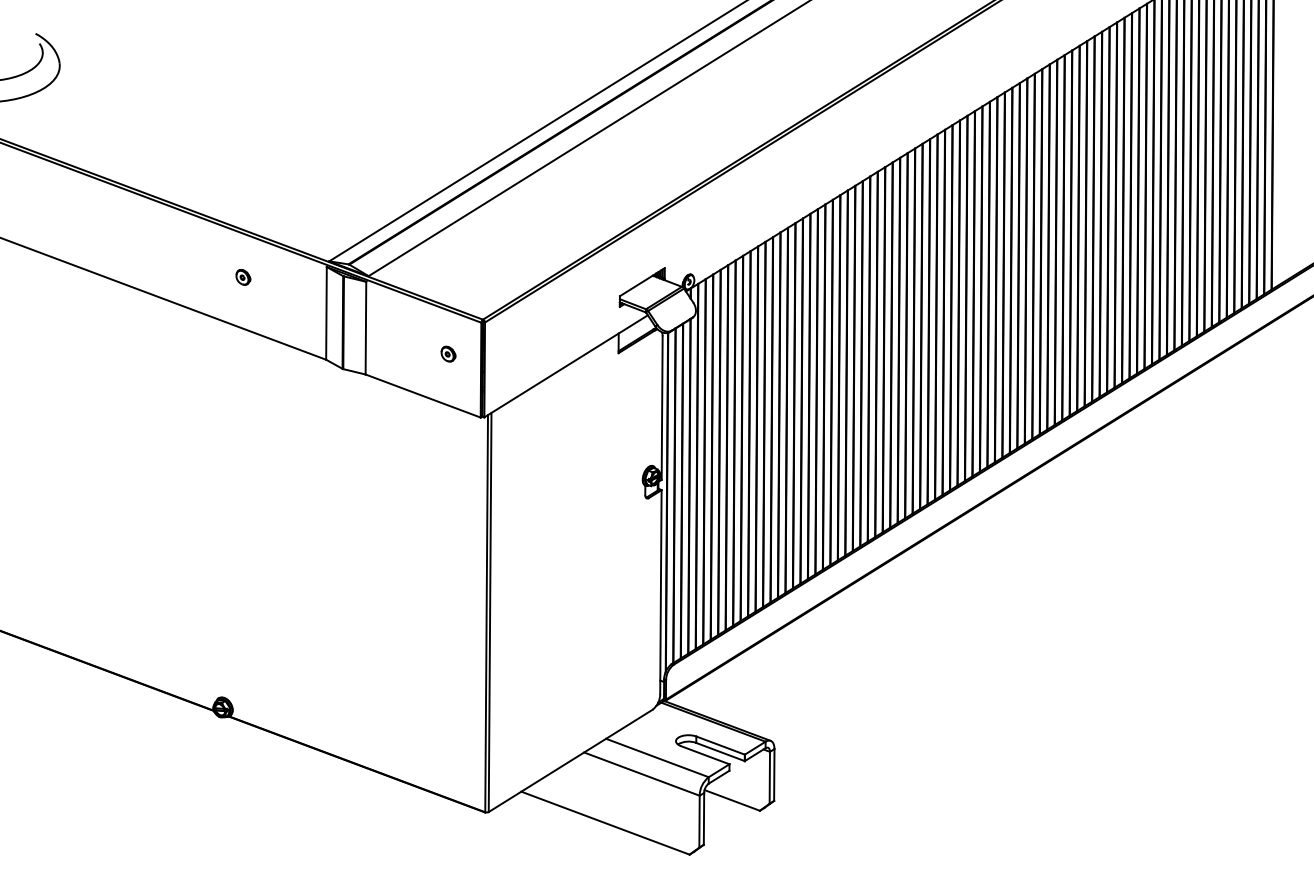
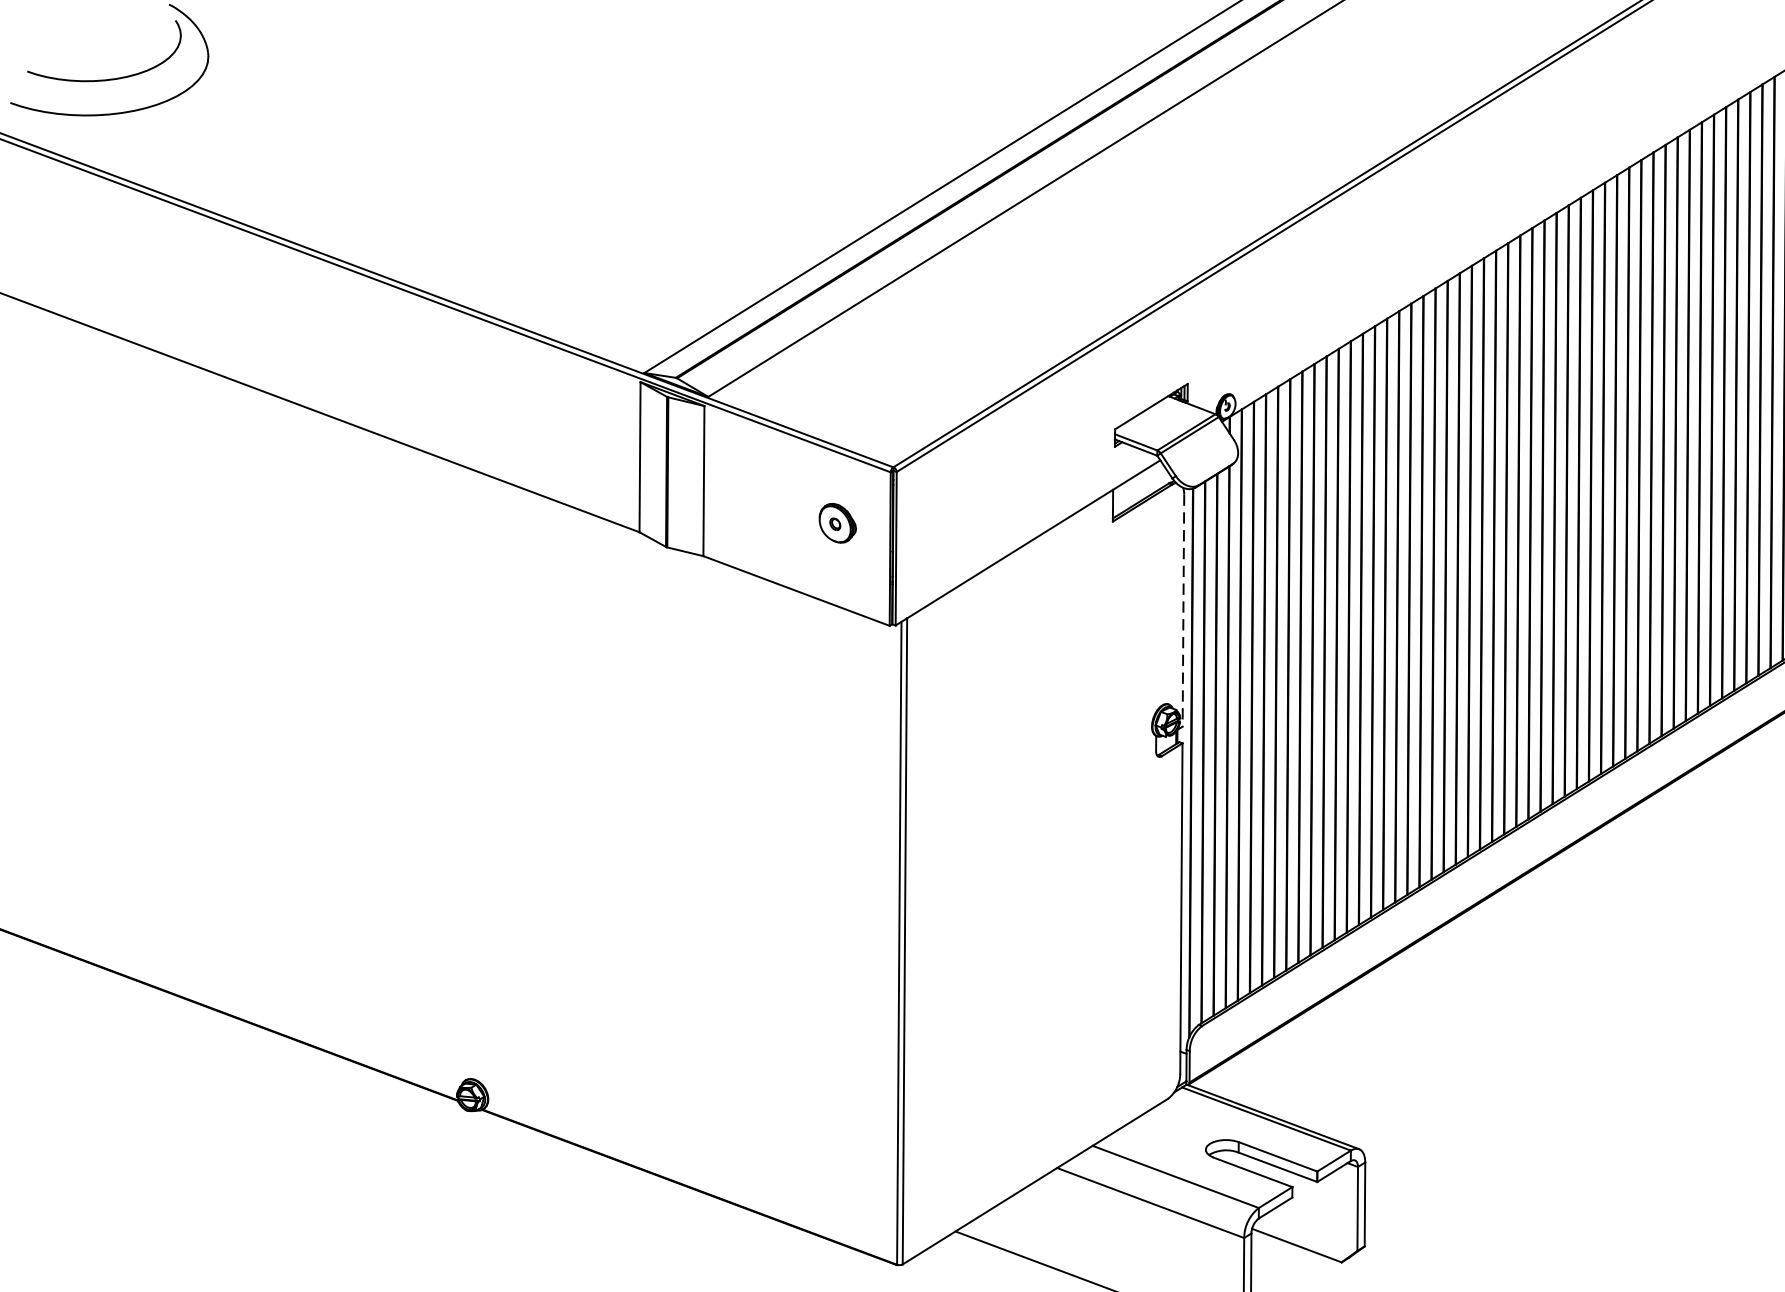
part: (243, 277) -> (505, 399), removed
part: (448, 353) -> (837, 522), size x1.6
line: (662, 408) -> (1183, 611), solid -> dashed

